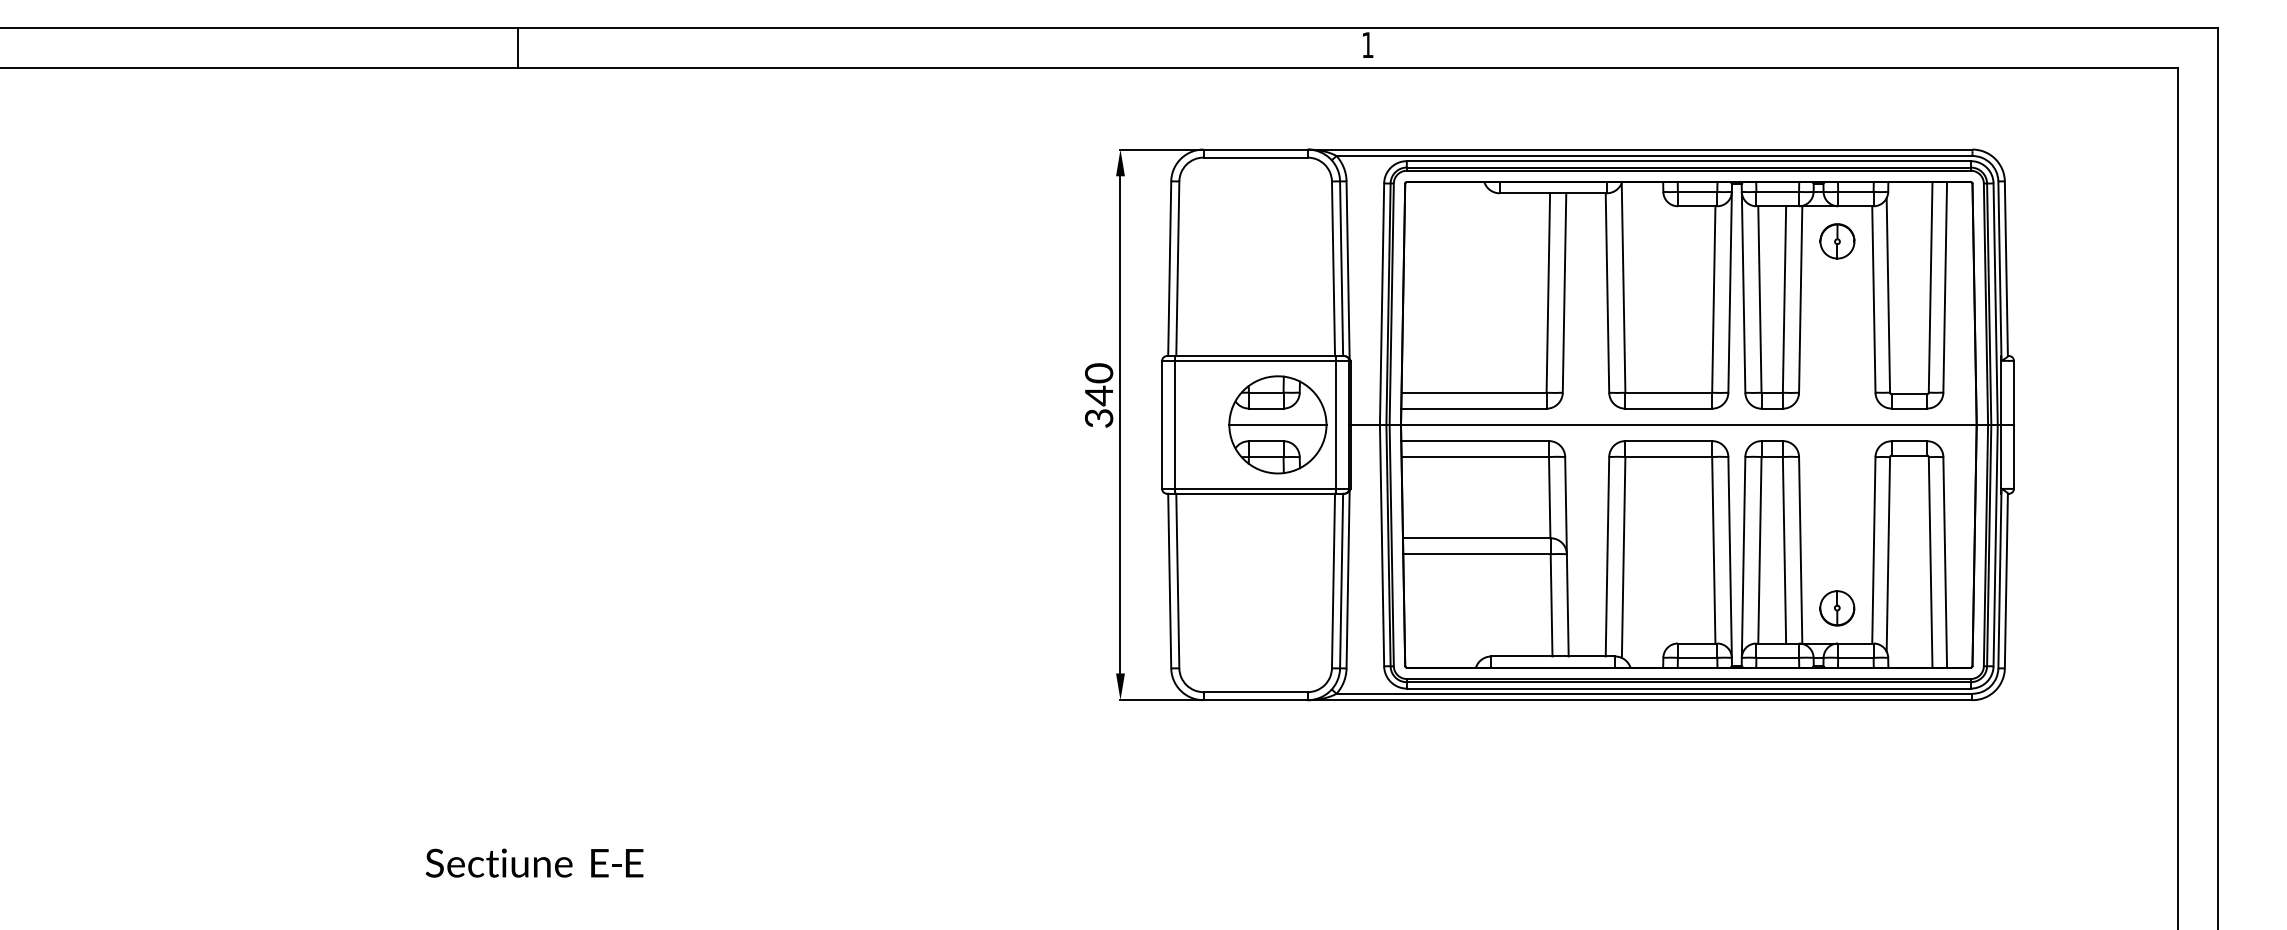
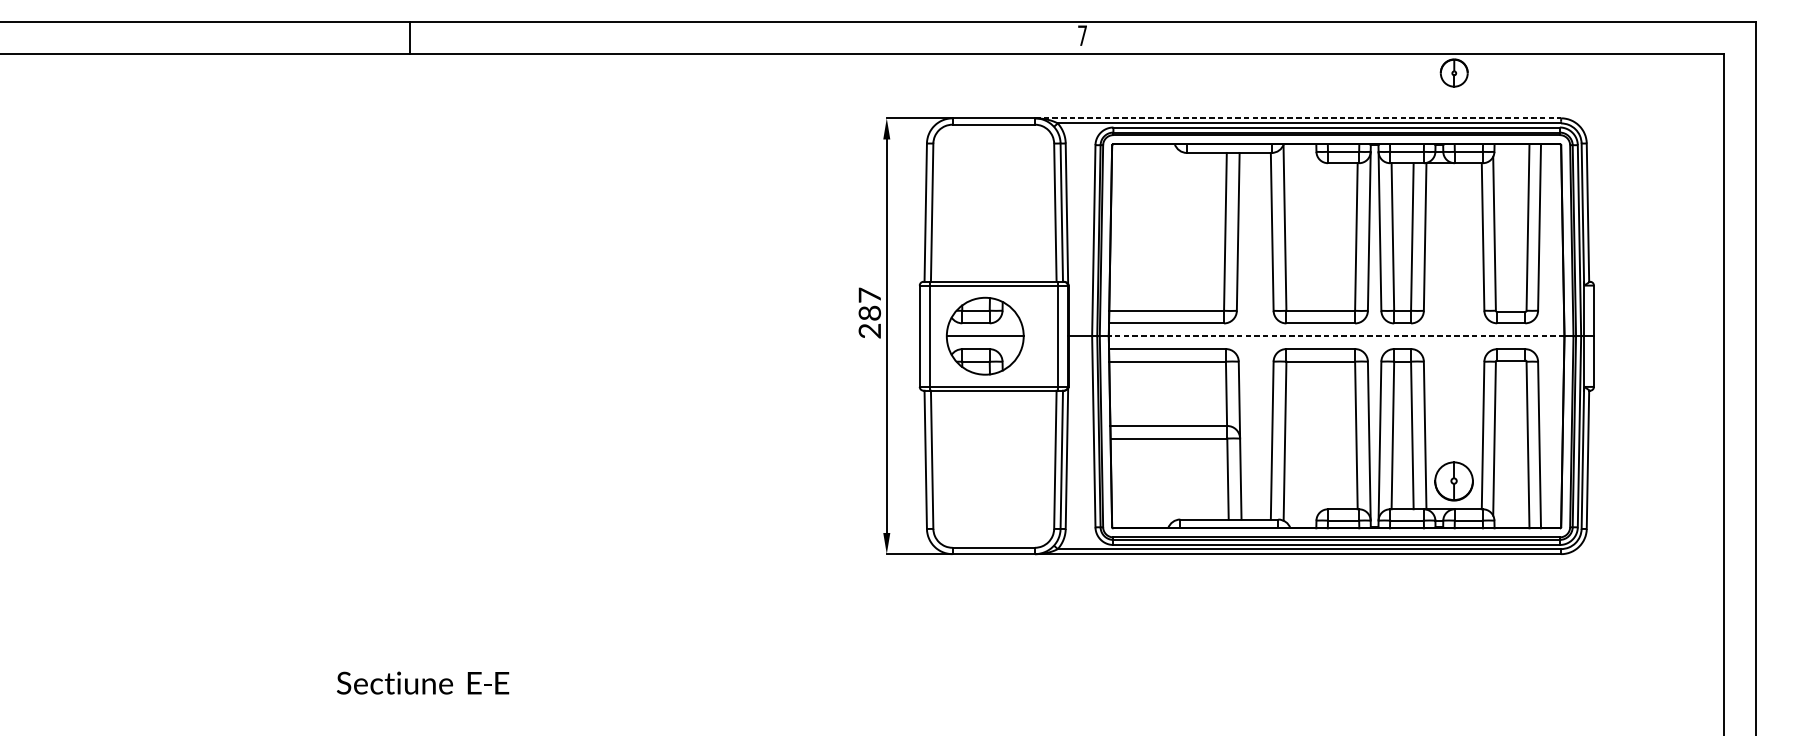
text: (1367, 44) -> (1082, 35), 1 -> 7
line: (1640, 149) -> (1298, 118), solid -> dashed
part: (1837, 241) -> (1454, 73), moved
text: (1099, 395) -> (870, 312), 340 -> 287
part: (1277, 424) -> (984, 335), moved
line: (1688, 424) -> (1336, 335), solid -> dashed
part: (1837, 608) -> (1454, 481), size x1.4

